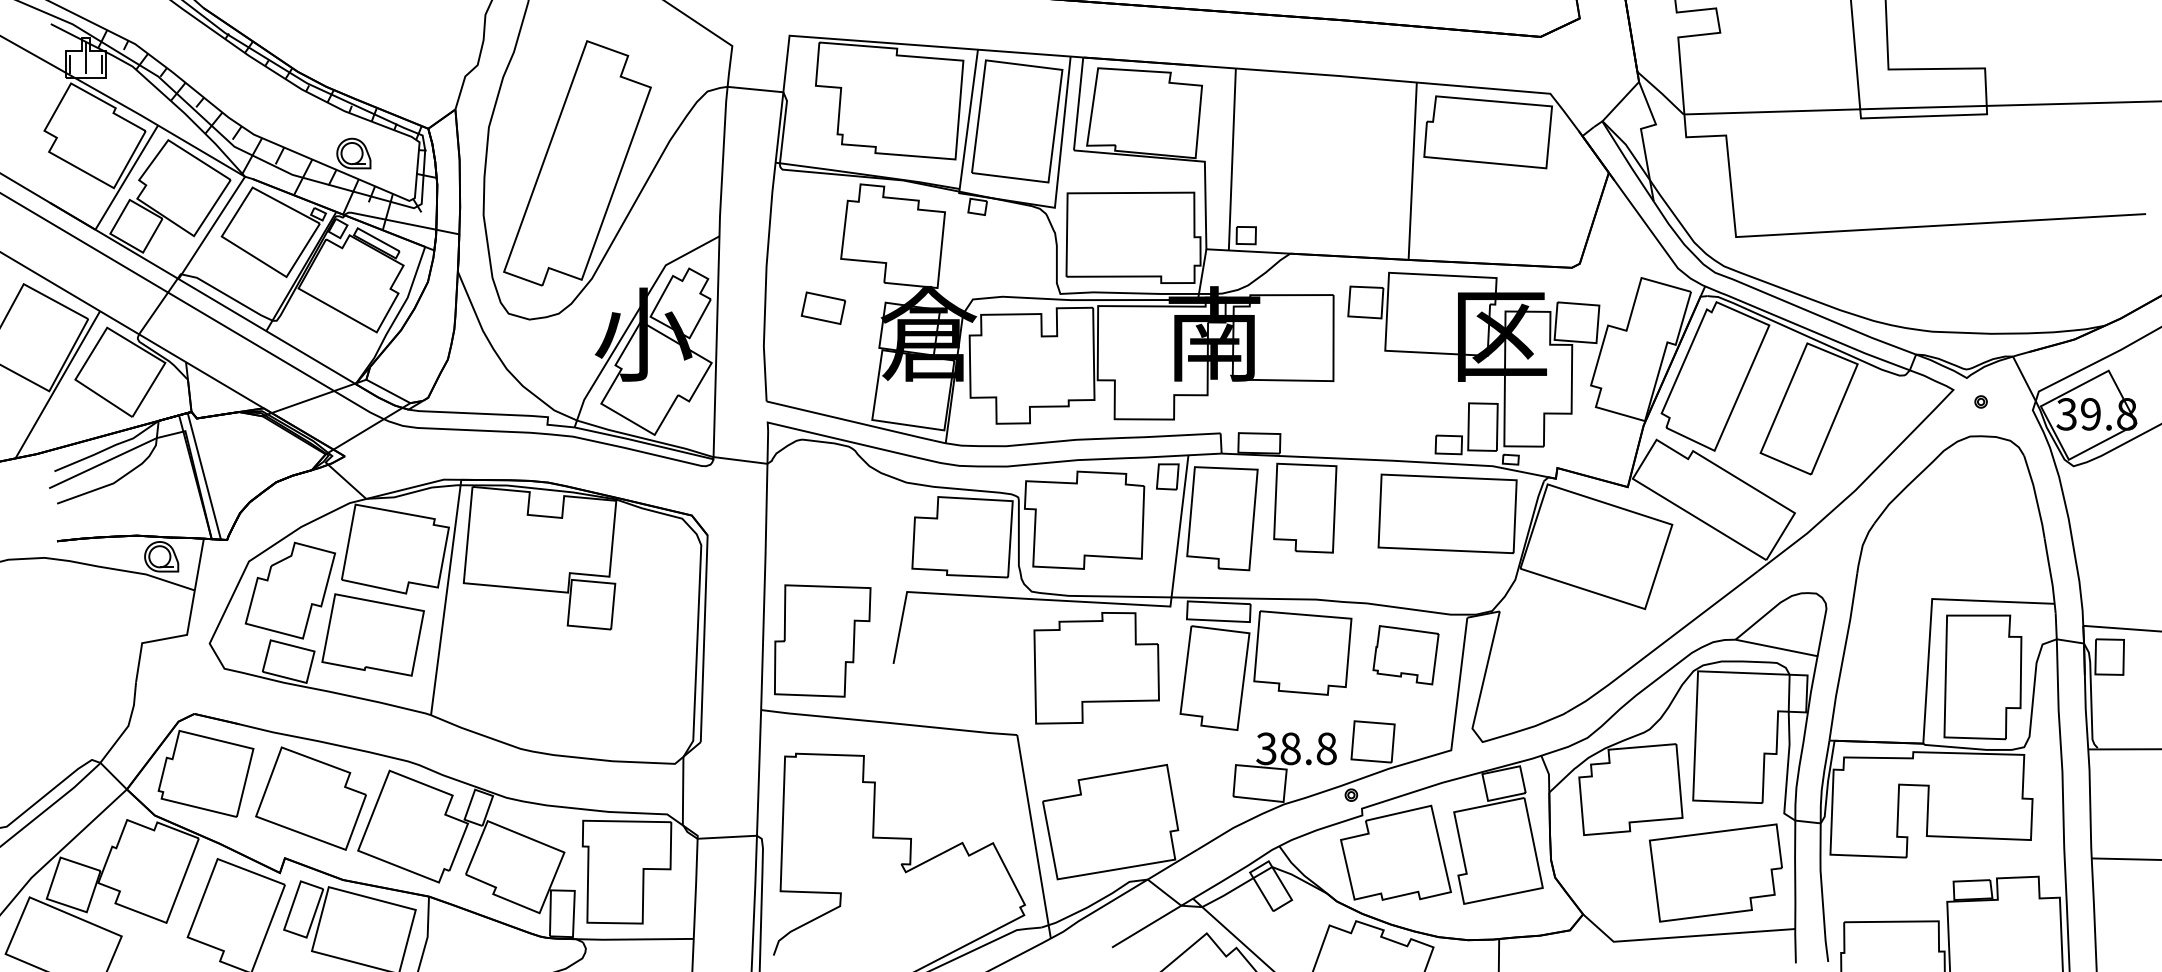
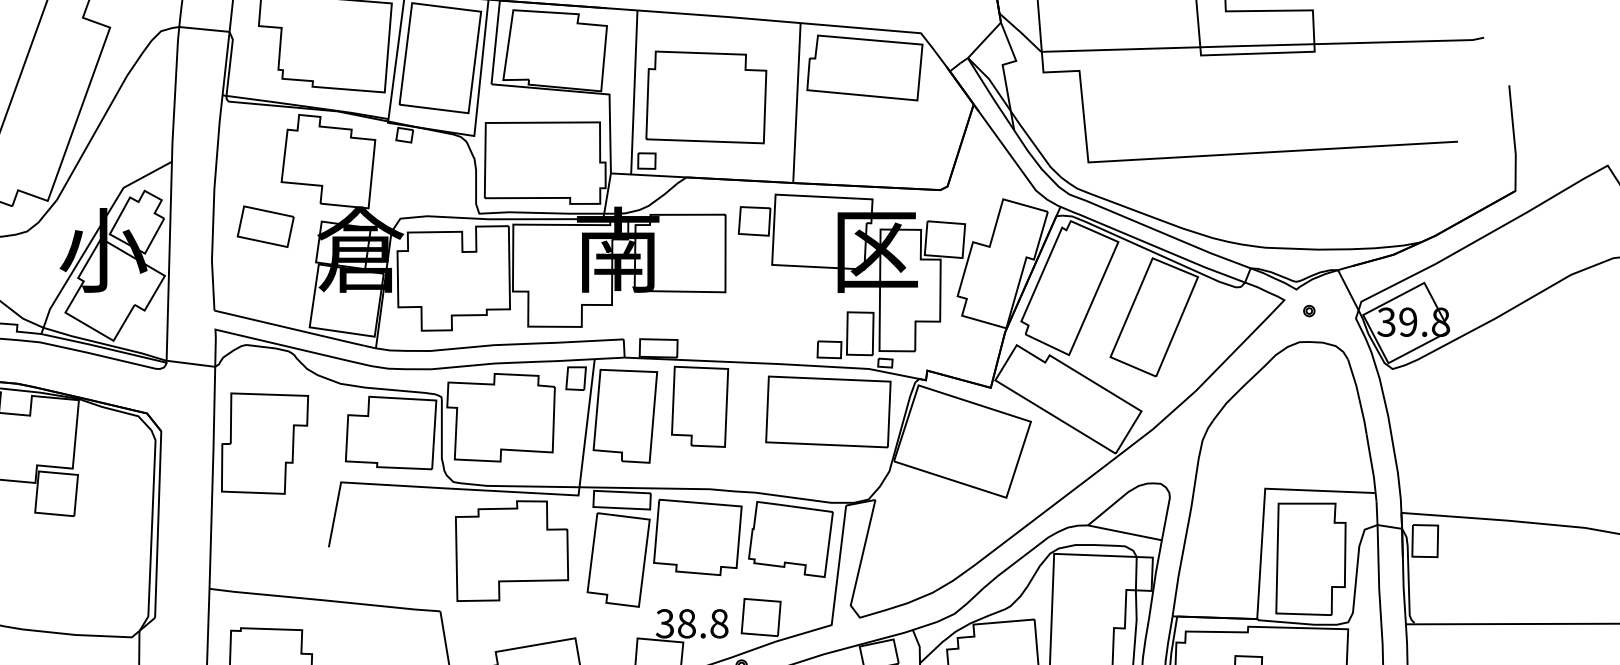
part: (1311, 164) -> (705, 97), added
part: (823, 307) -> (265, 225), size x1.43
part: (822, 640) -> (264, 443), moved
part: (1405, 654) -> (790, 538), size x1.43

